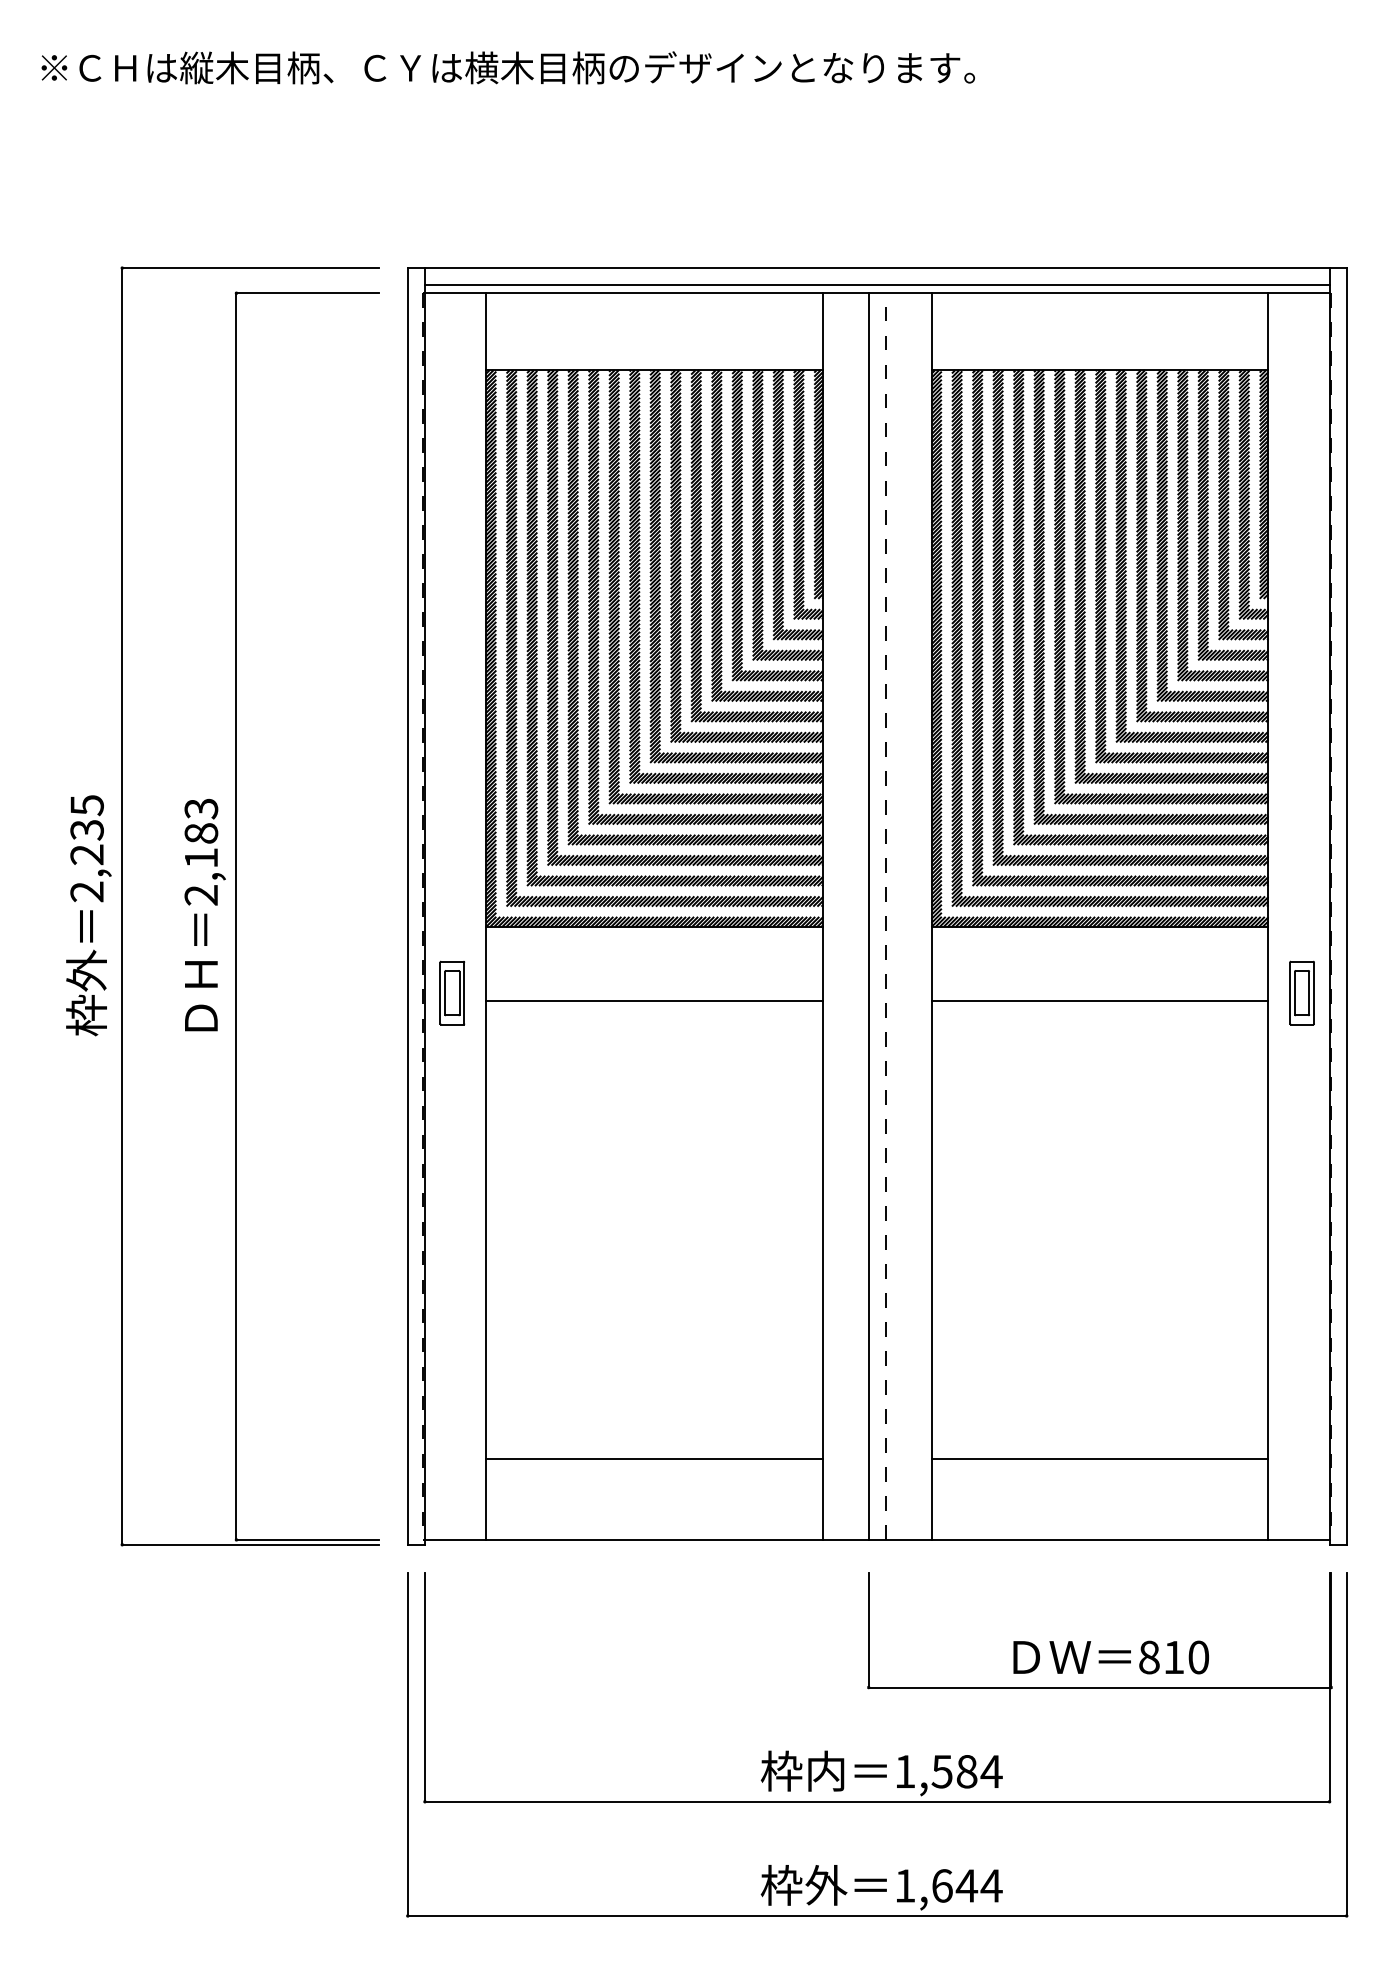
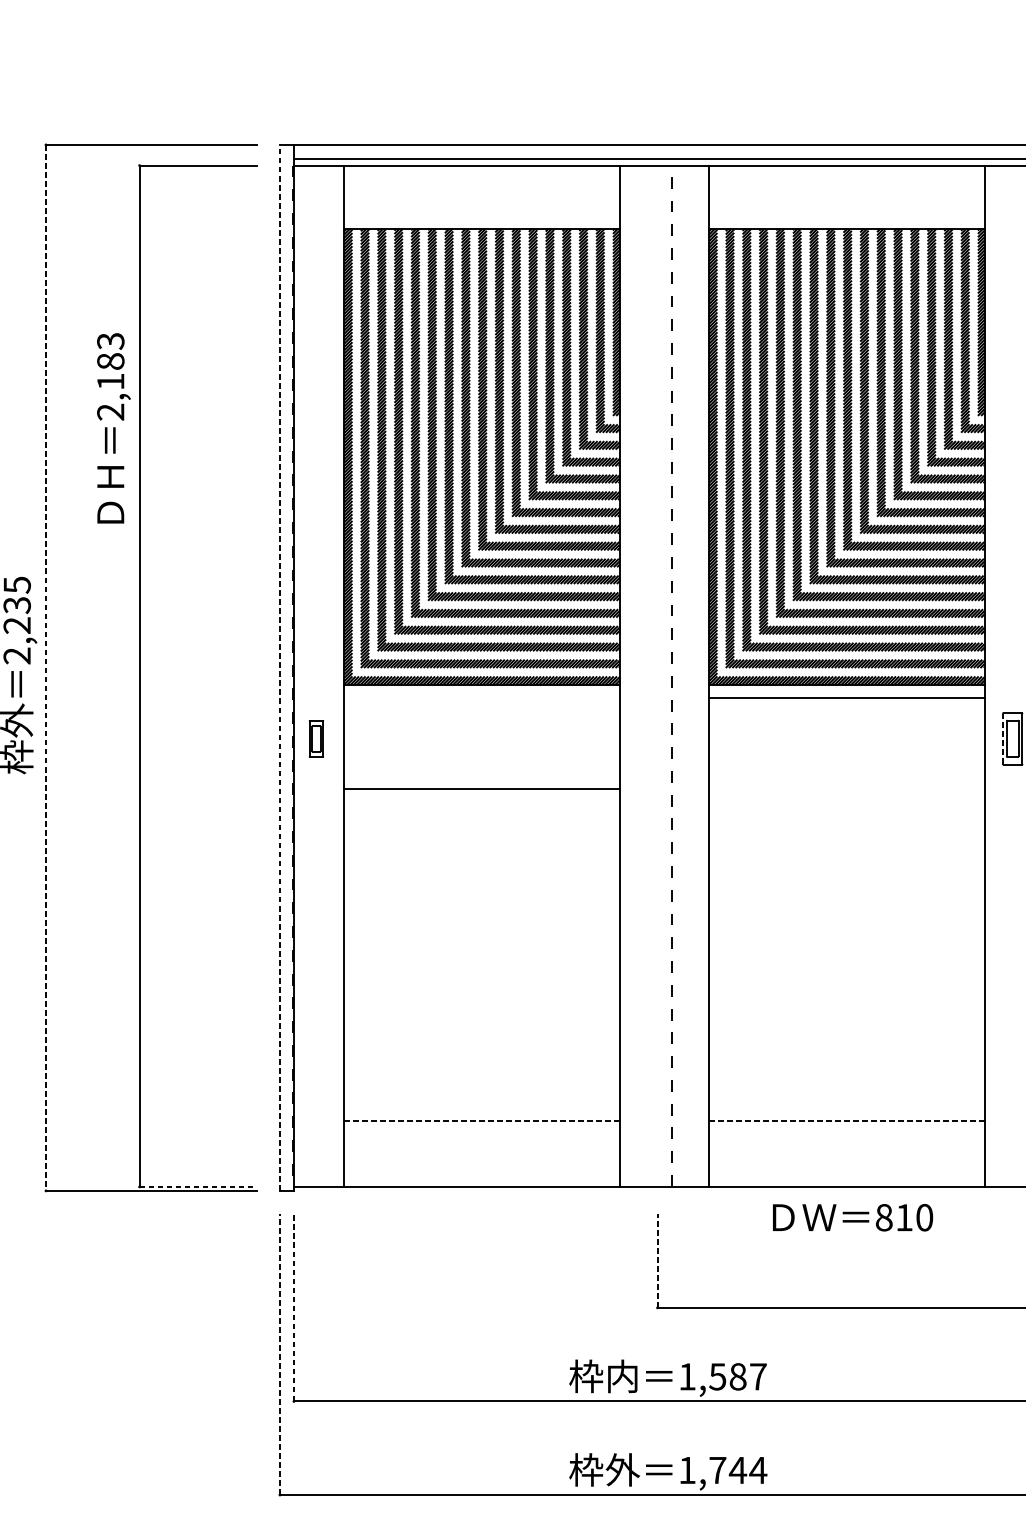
line: (407, 905) -> (279, 667), solid -> dashed
line: (122, 906) -> (46, 667), solid -> dashed
text: (204, 915) -> (113, 428), moved
line: (868, 916) -> (657, 676), removed
part: (452, 992) -> (316, 738), size x0.7
line: (1290, 993) -> (1003, 739), solid -> dashed
line: (654, 1001) -> (482, 789), moved
line: (1099, 1001) -> (846, 698), moved
line: (654, 1459) -> (482, 1121), solid -> dashed
line: (1099, 1459) -> (846, 1121), solid -> dashed
line: (308, 1539) -> (198, 1186), solid -> dashed
line: (868, 1629) -> (657, 1260), solid -> dashed
text: (1110, 1657) -> (852, 1217), moved
line: (424, 1687) -> (293, 1307), solid -> dashed
line: (407, 1744) -> (279, 1354), solid -> dashed
text: (991, 1771) -> (758, 1376), 1,584 -> 1,587
text: (942, 1885) -> (718, 1470), 1,644 -> 1,744

